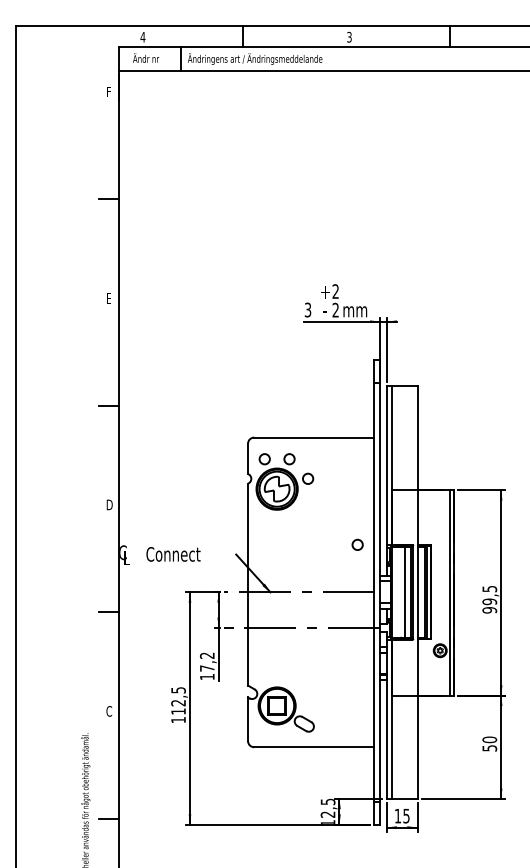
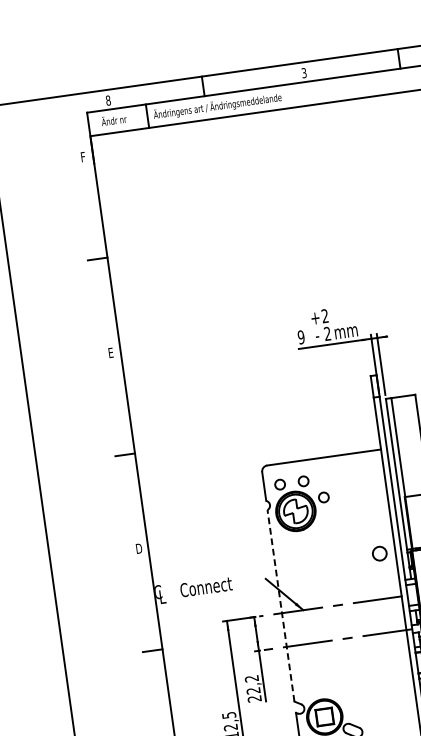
text: (142, 37) -> (107, 100), 4 -> 8
text: (307, 309) -> (300, 336), 3 -> 9
circle: (357, 544) -> (379, 553), size x1.4
line: (248, 584) -> (281, 605), solid -> dashed
text: (206, 672) -> (253, 694), 17,2 -> 22,2

